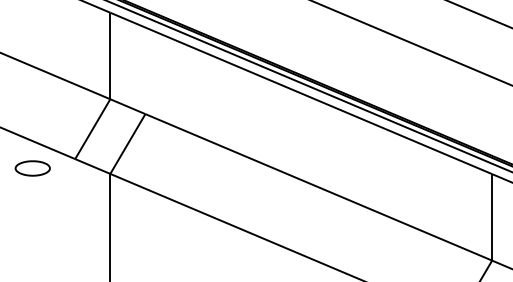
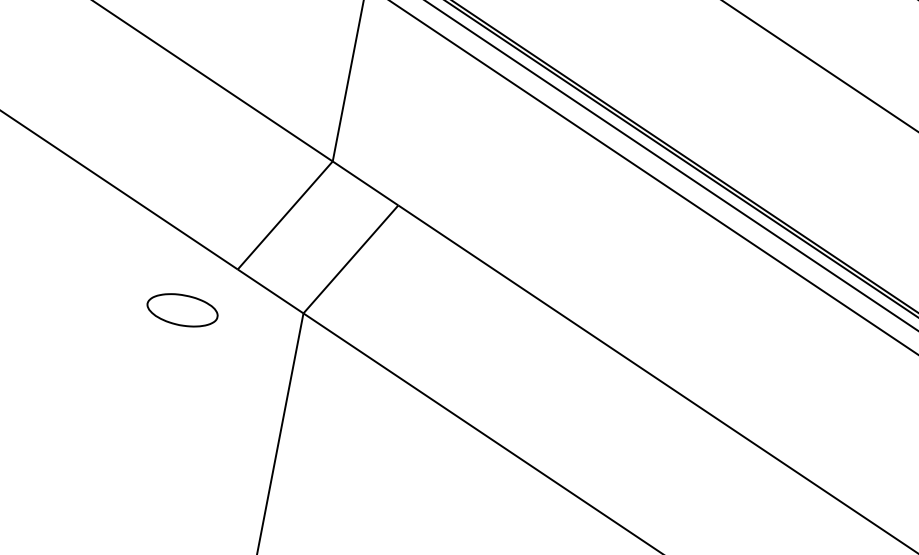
part: (32, 168) -> (181, 310), moved

